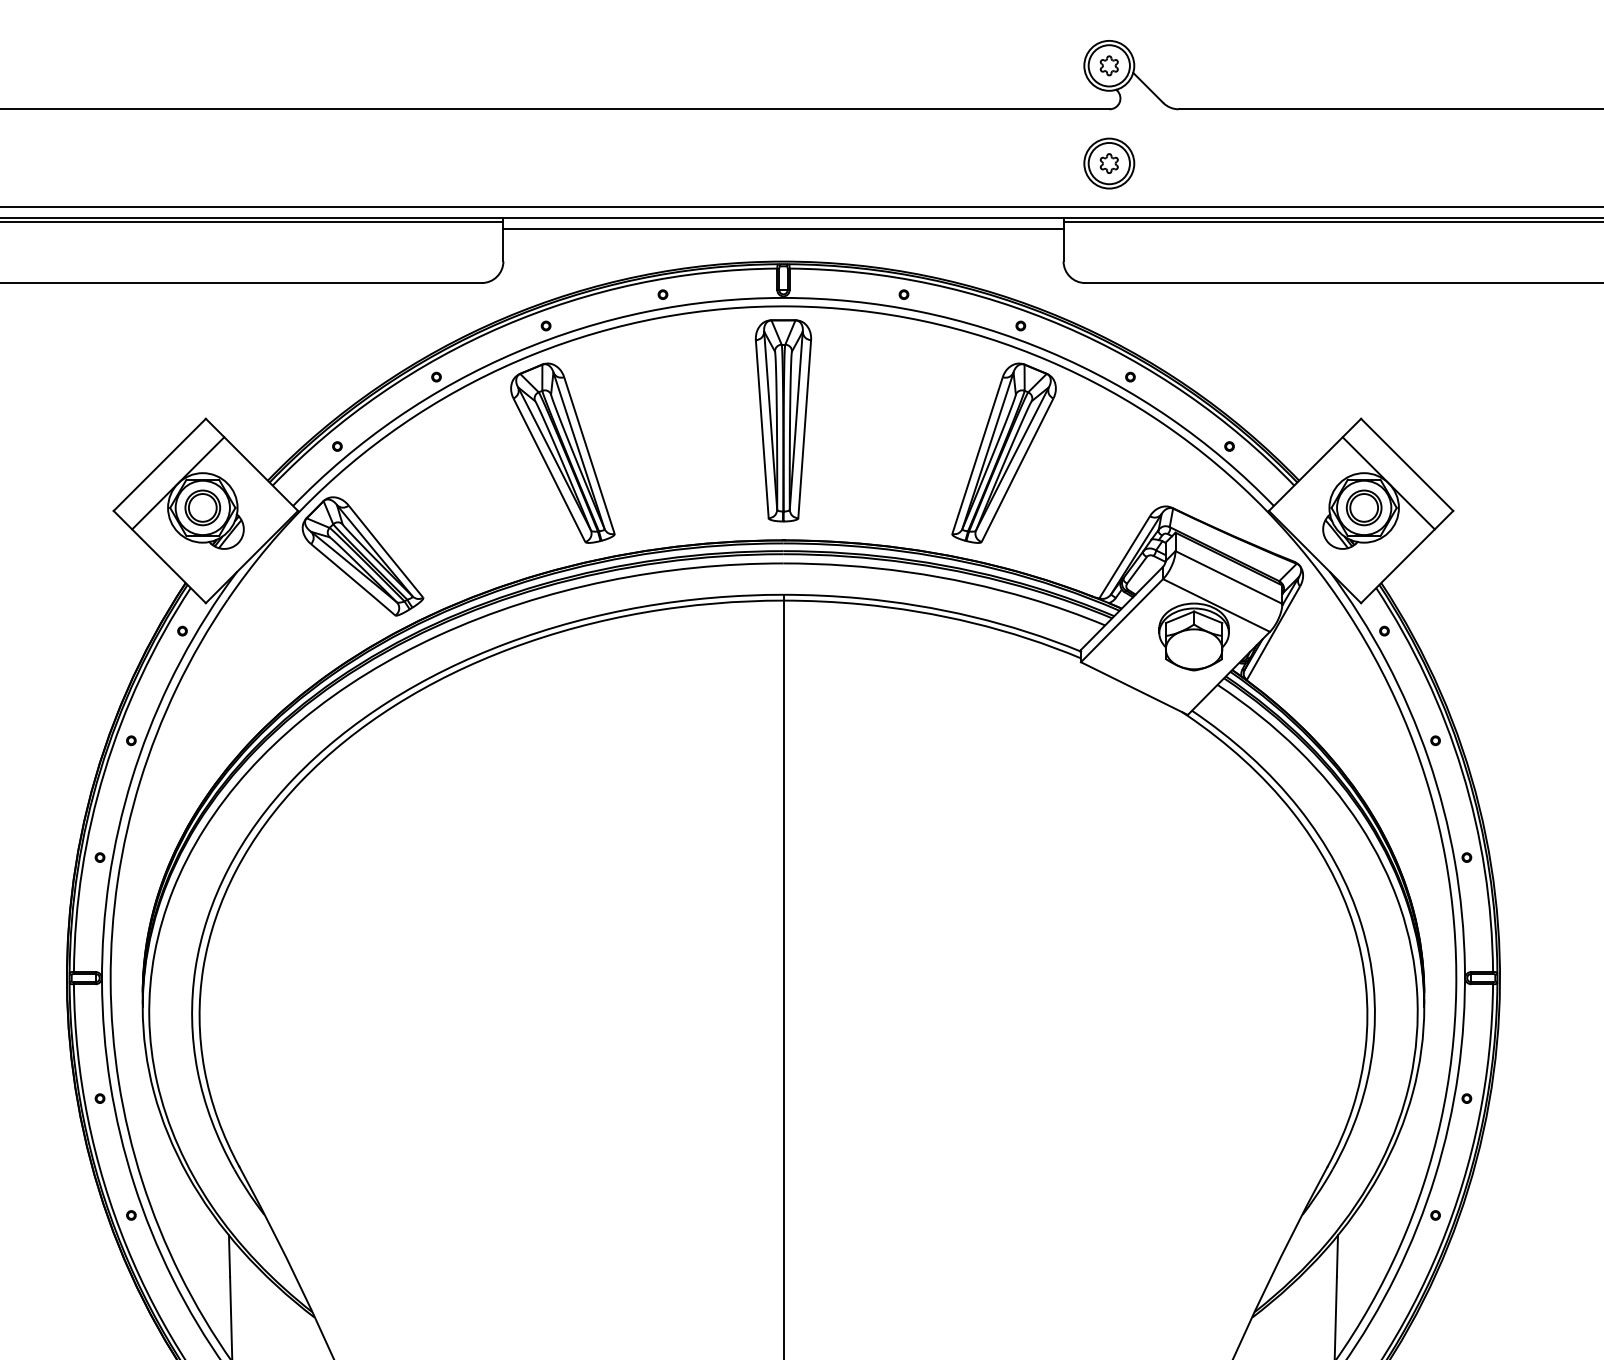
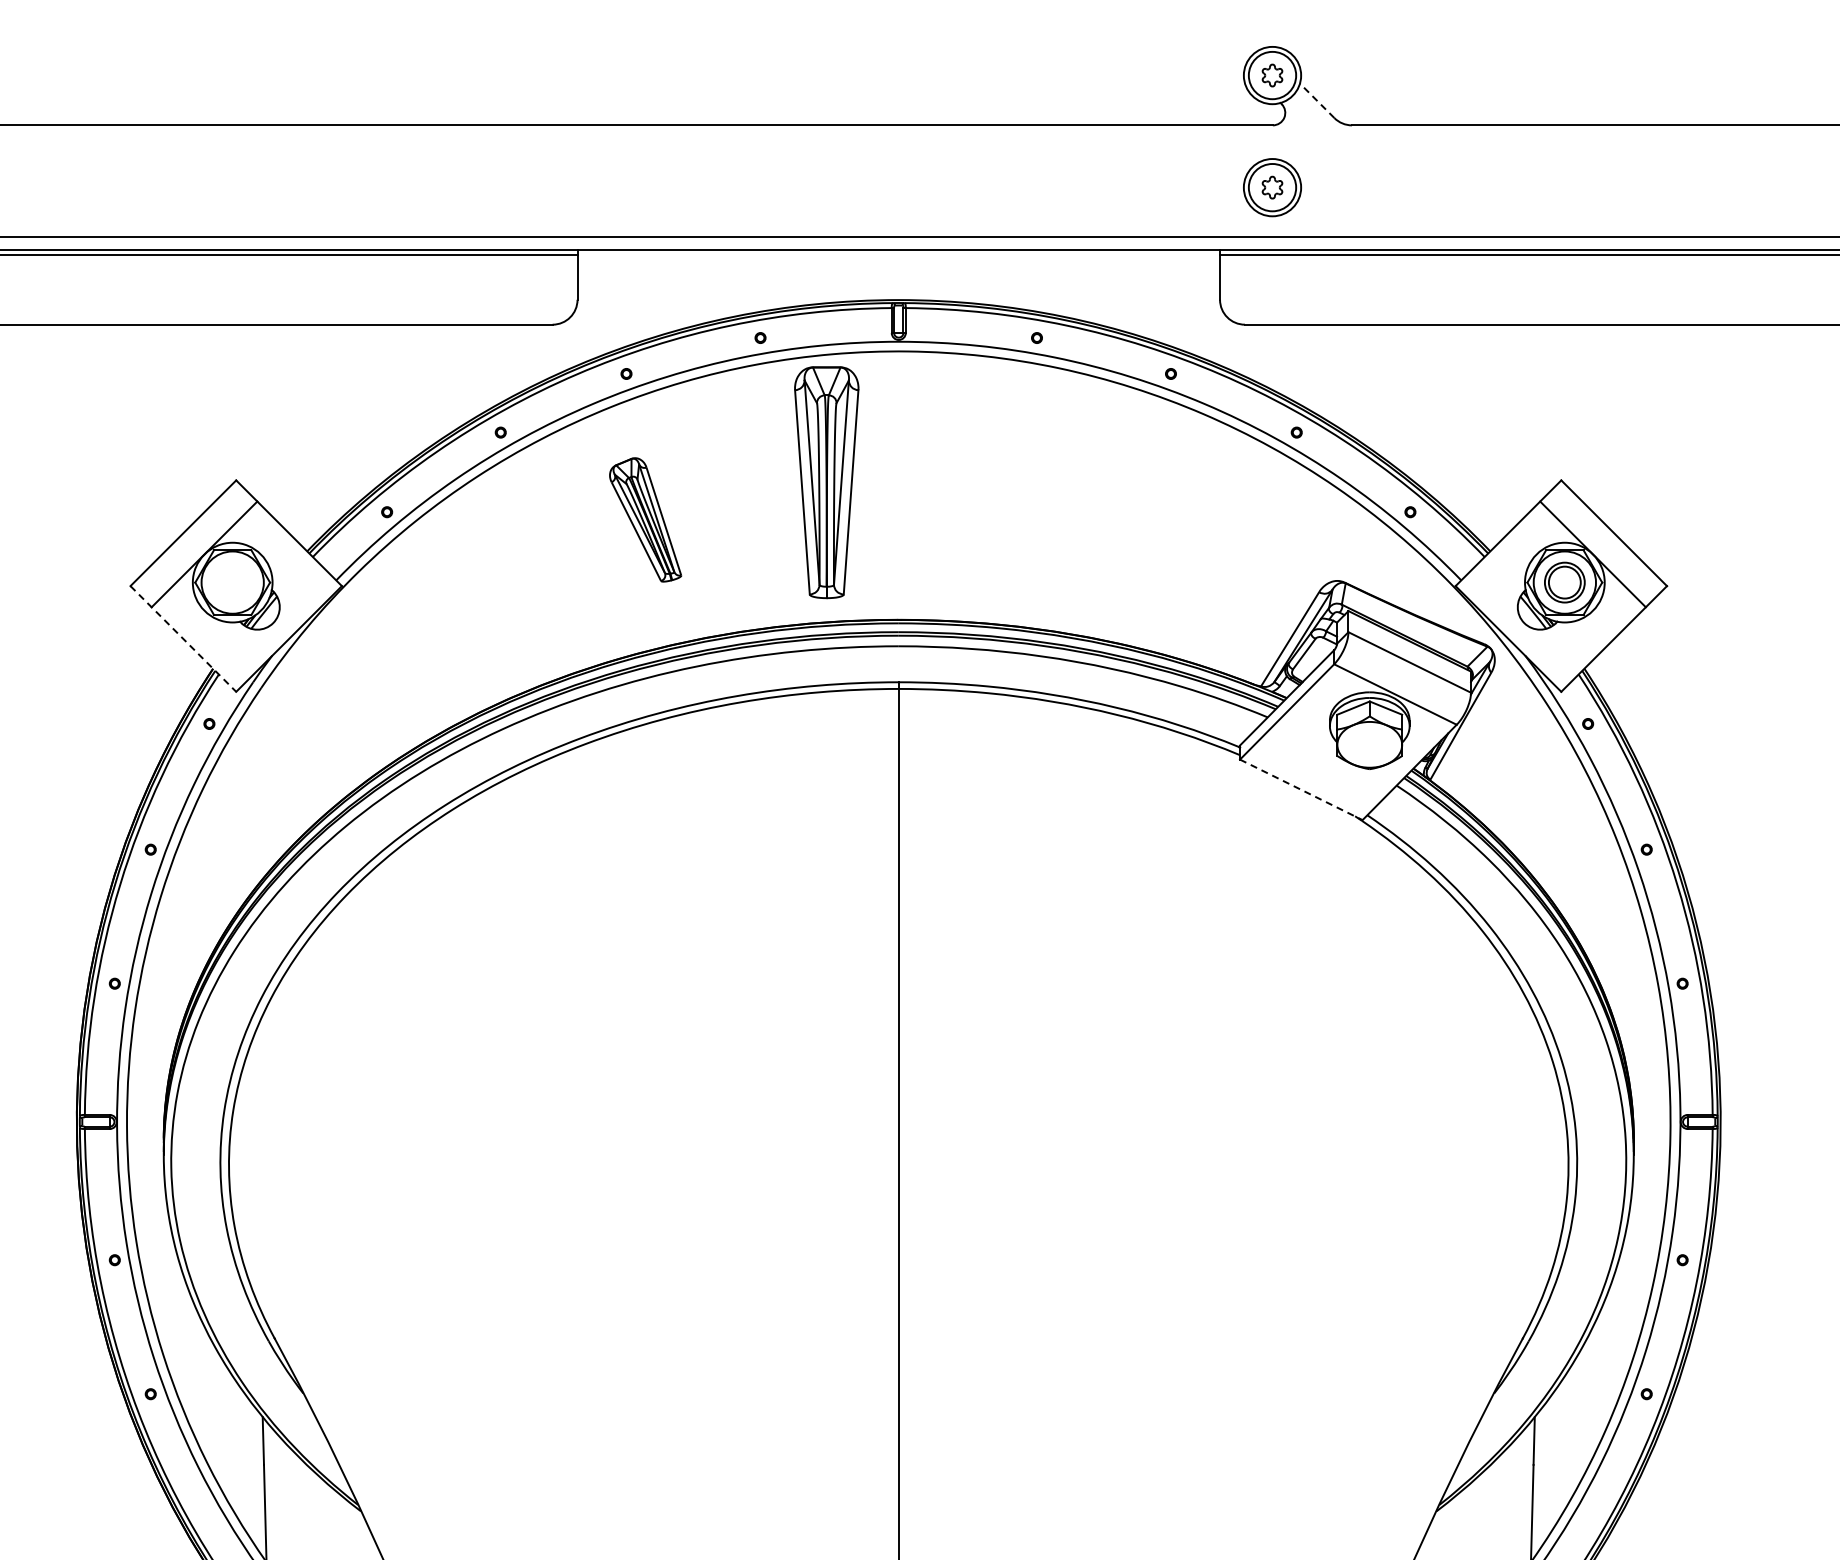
line: (1147, 87) -> (1316, 100), solid -> dashed
line: (783, 228) -> (898, 262), removed
part: (783, 420) -> (826, 482), moved
part: (562, 452) -> (645, 519), size x0.6
part: (1003, 452) -> (1151, 519), removed
part: (202, 507) -> (232, 582), removed
line: (159, 556) -> (183, 638), solid -> dashed
part: (363, 556) -> (416, 638), removed
line: (1134, 689) -> (1301, 790), solid -> dashed

